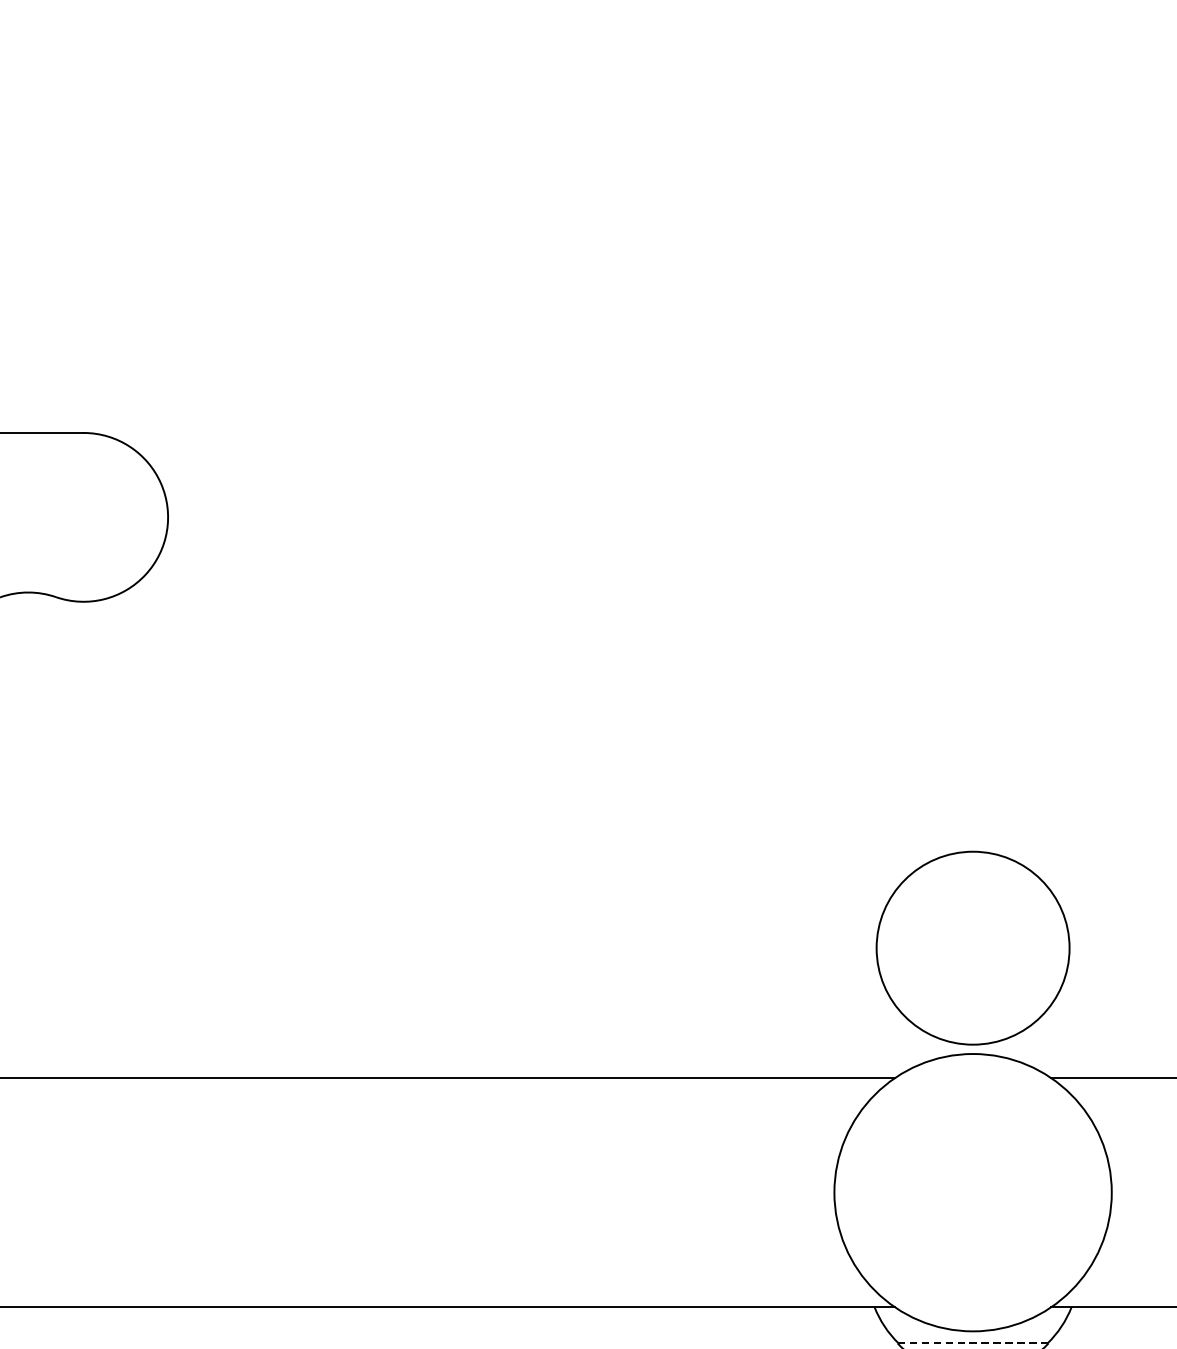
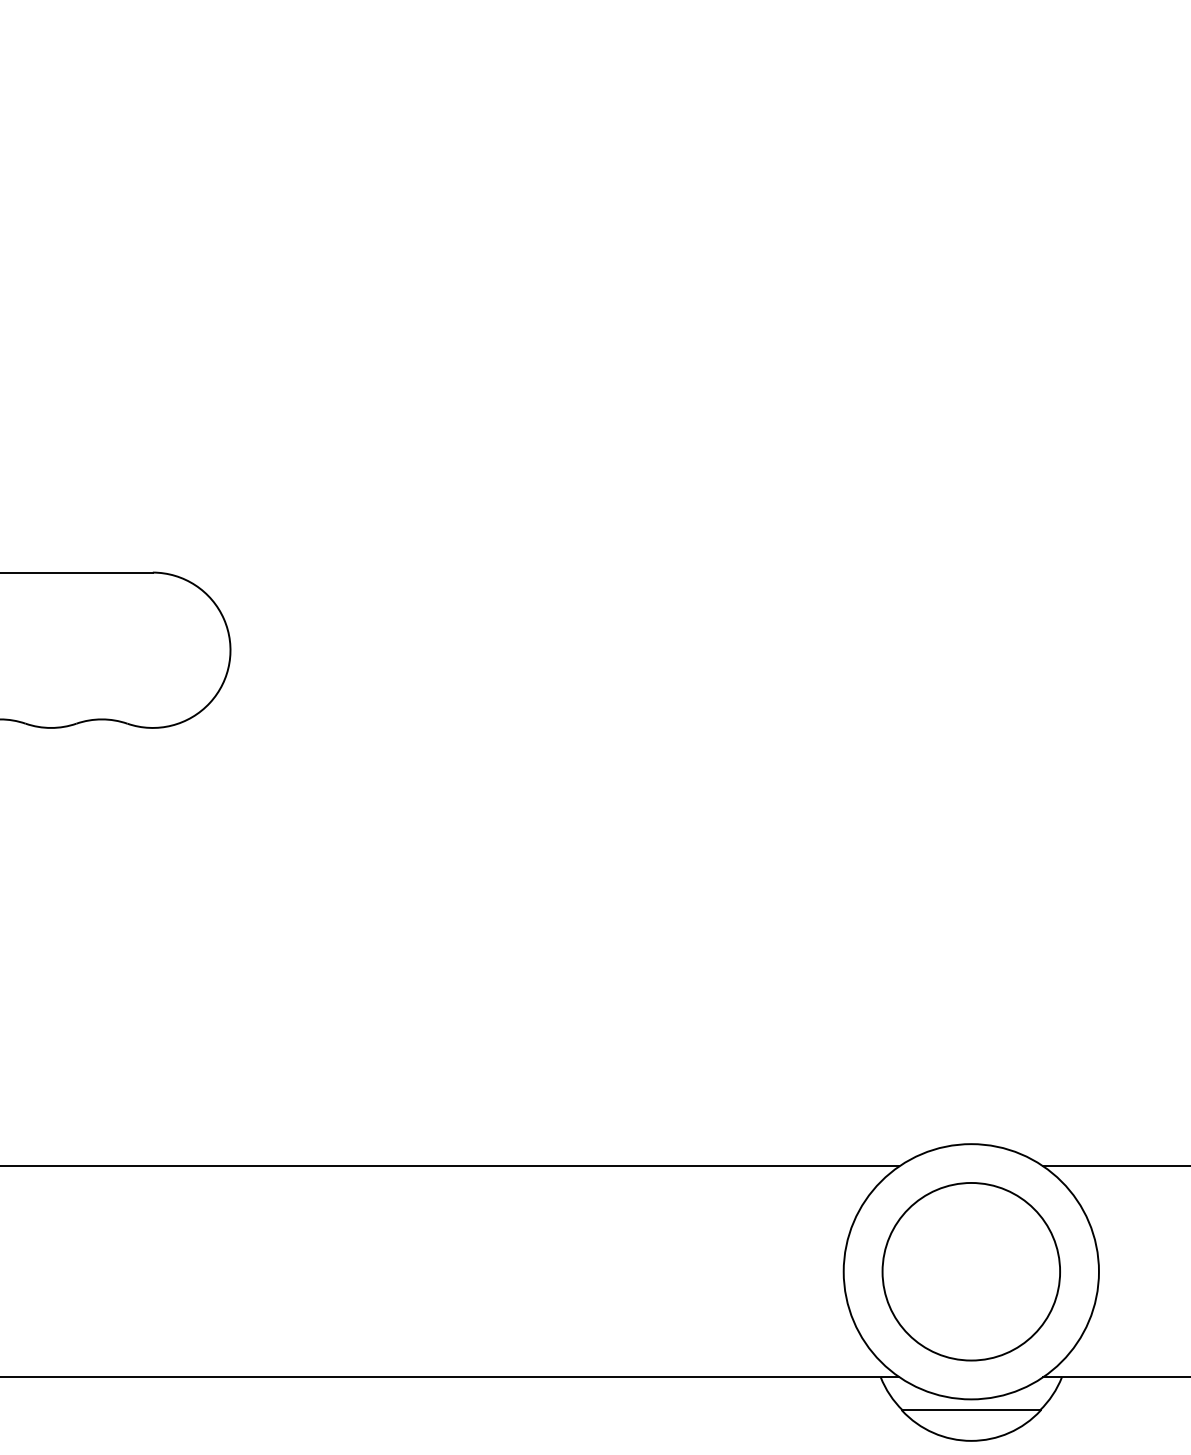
circle: (972, 947) -> (970, 1271), moved
line: (973, 1343) -> (971, 1410), dashed -> solid

